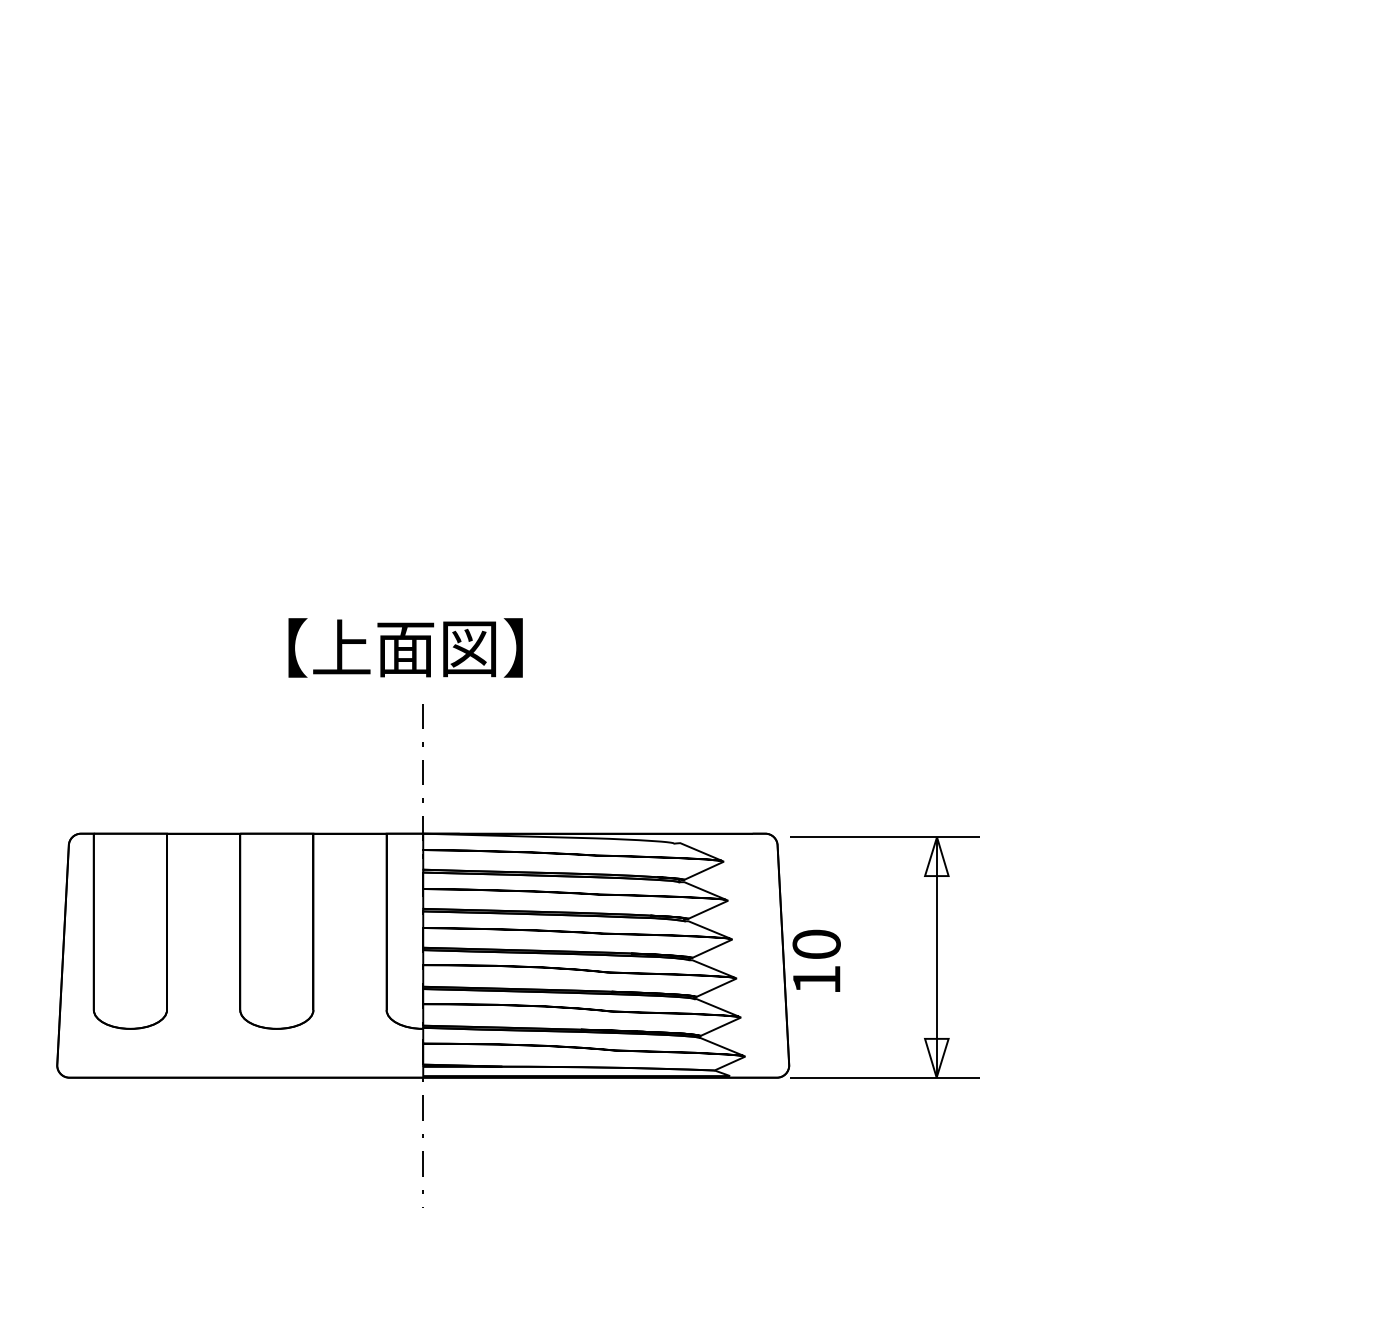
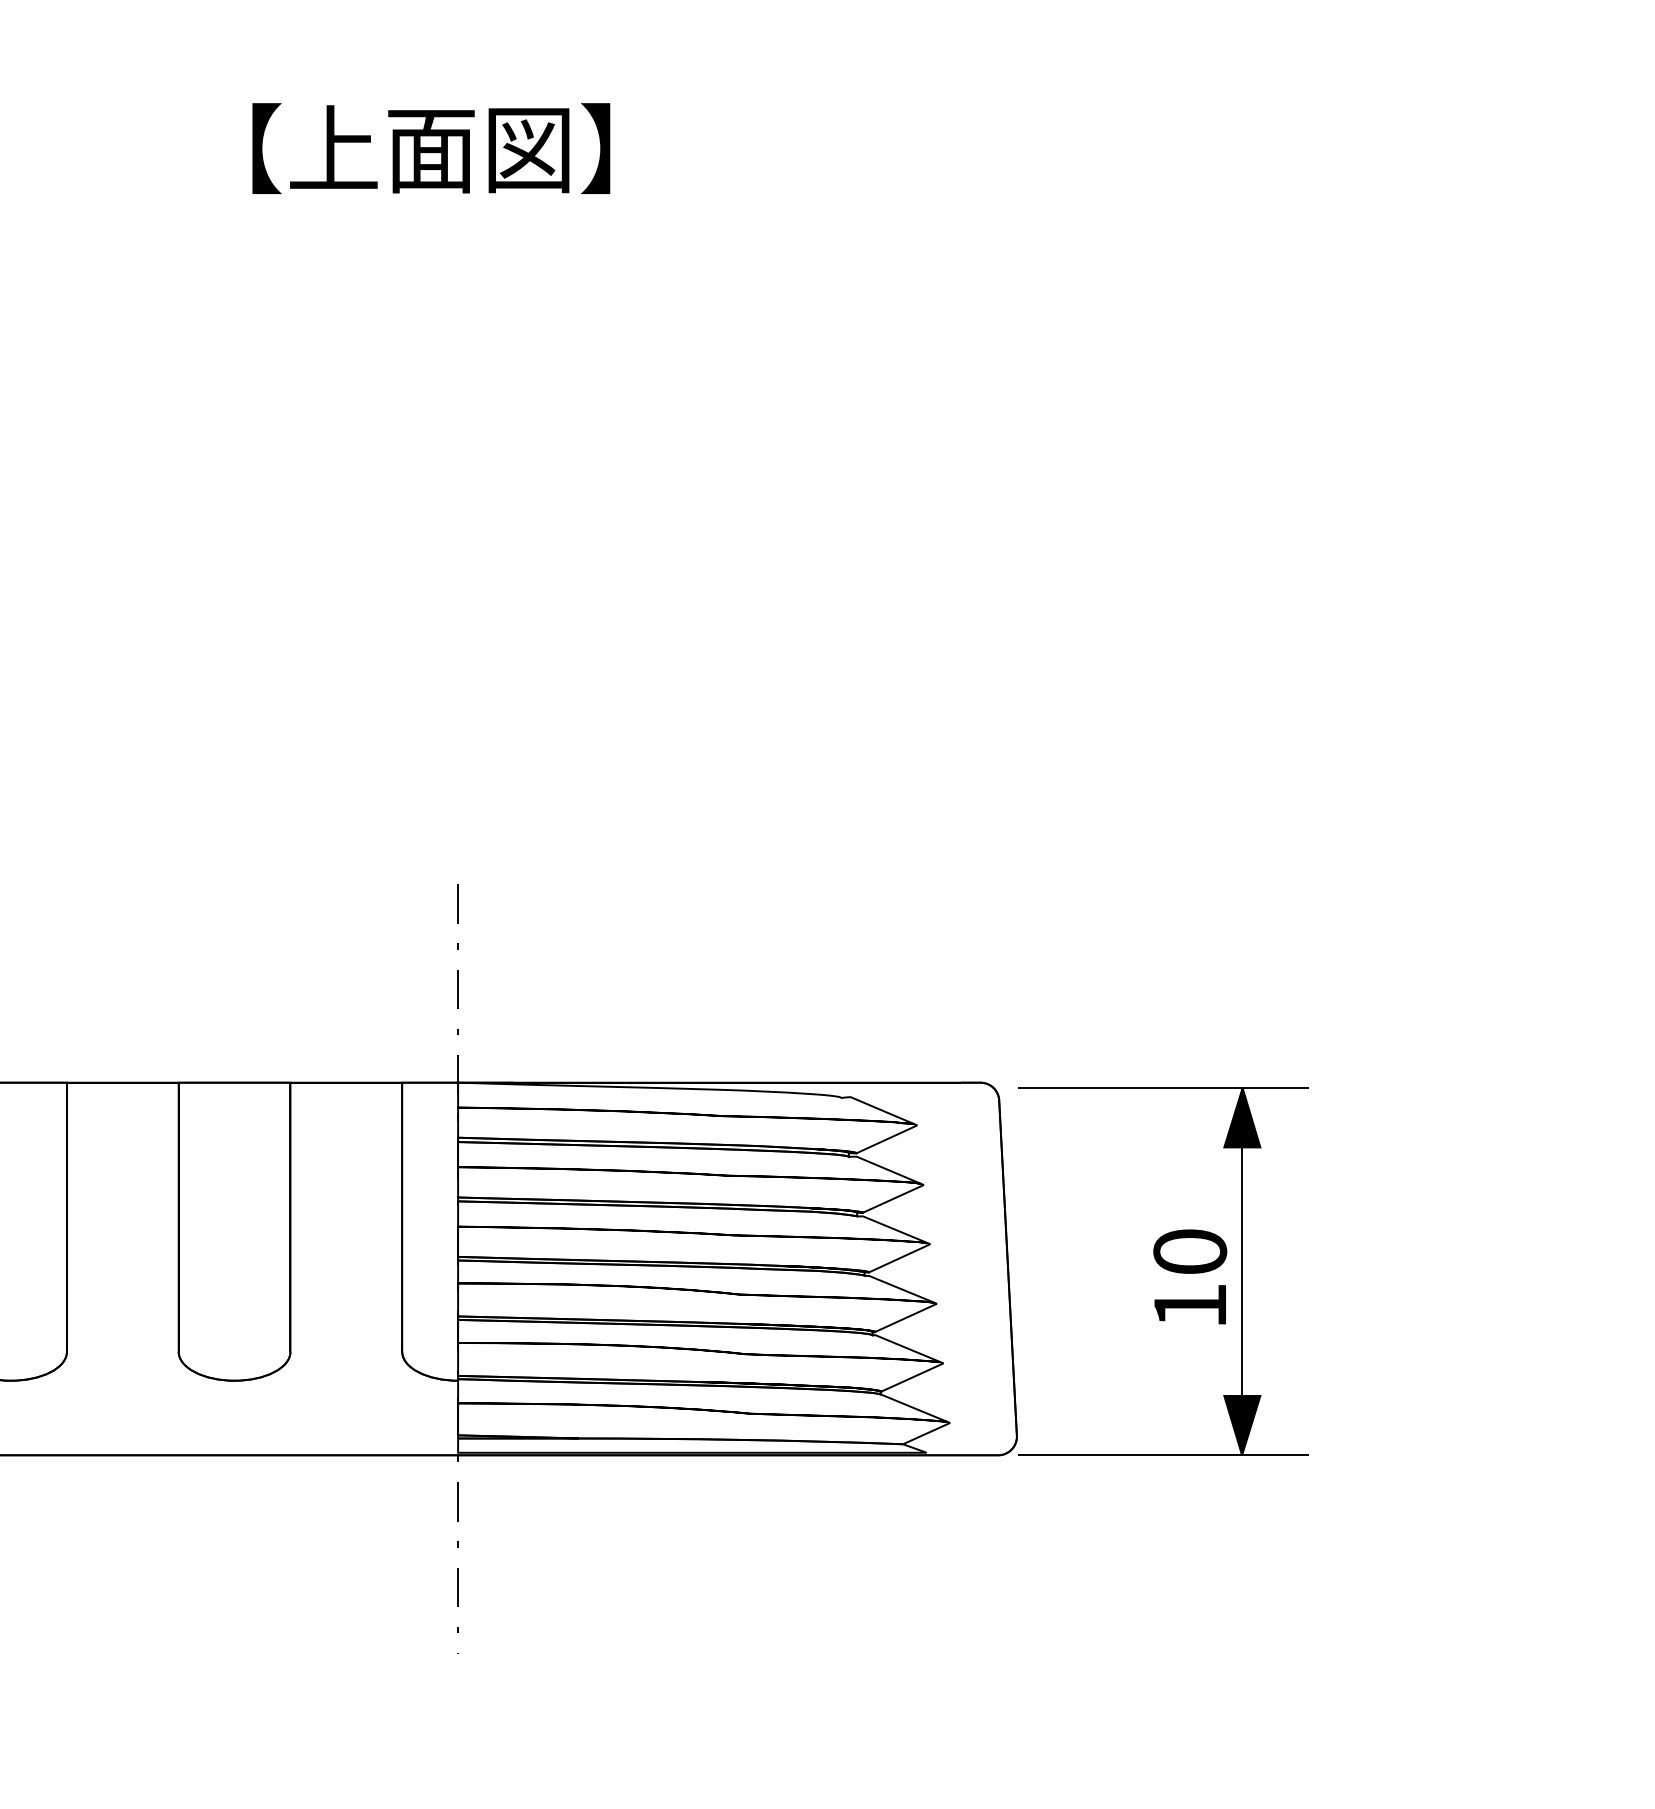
text: (405, 647) -> (431, 147), moved
fill: (936, 856) -> (1241, 1117), added
text: (816, 960) -> (1189, 1276), moved
fill: (936, 1057) -> (1241, 1424), added

